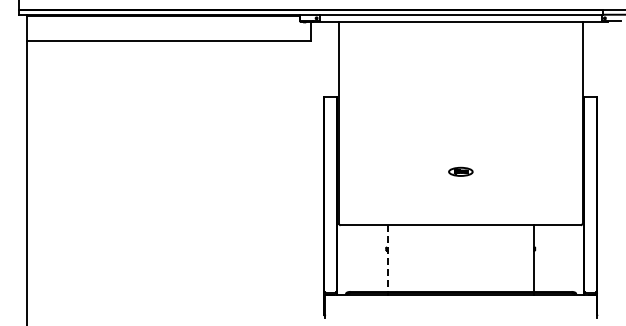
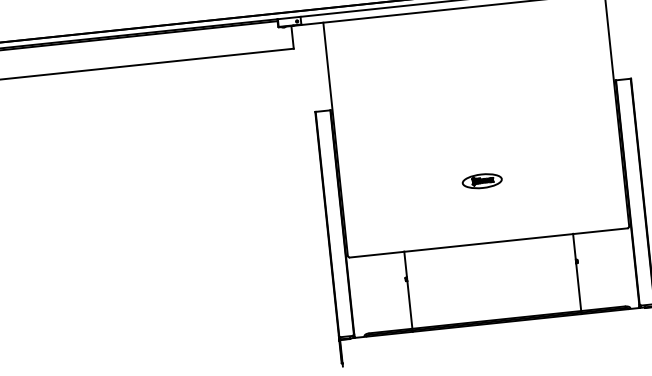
part: (460, 171) -> (481, 180), size x1.43
line: (387, 258) -> (408, 290), dashed -> solid

